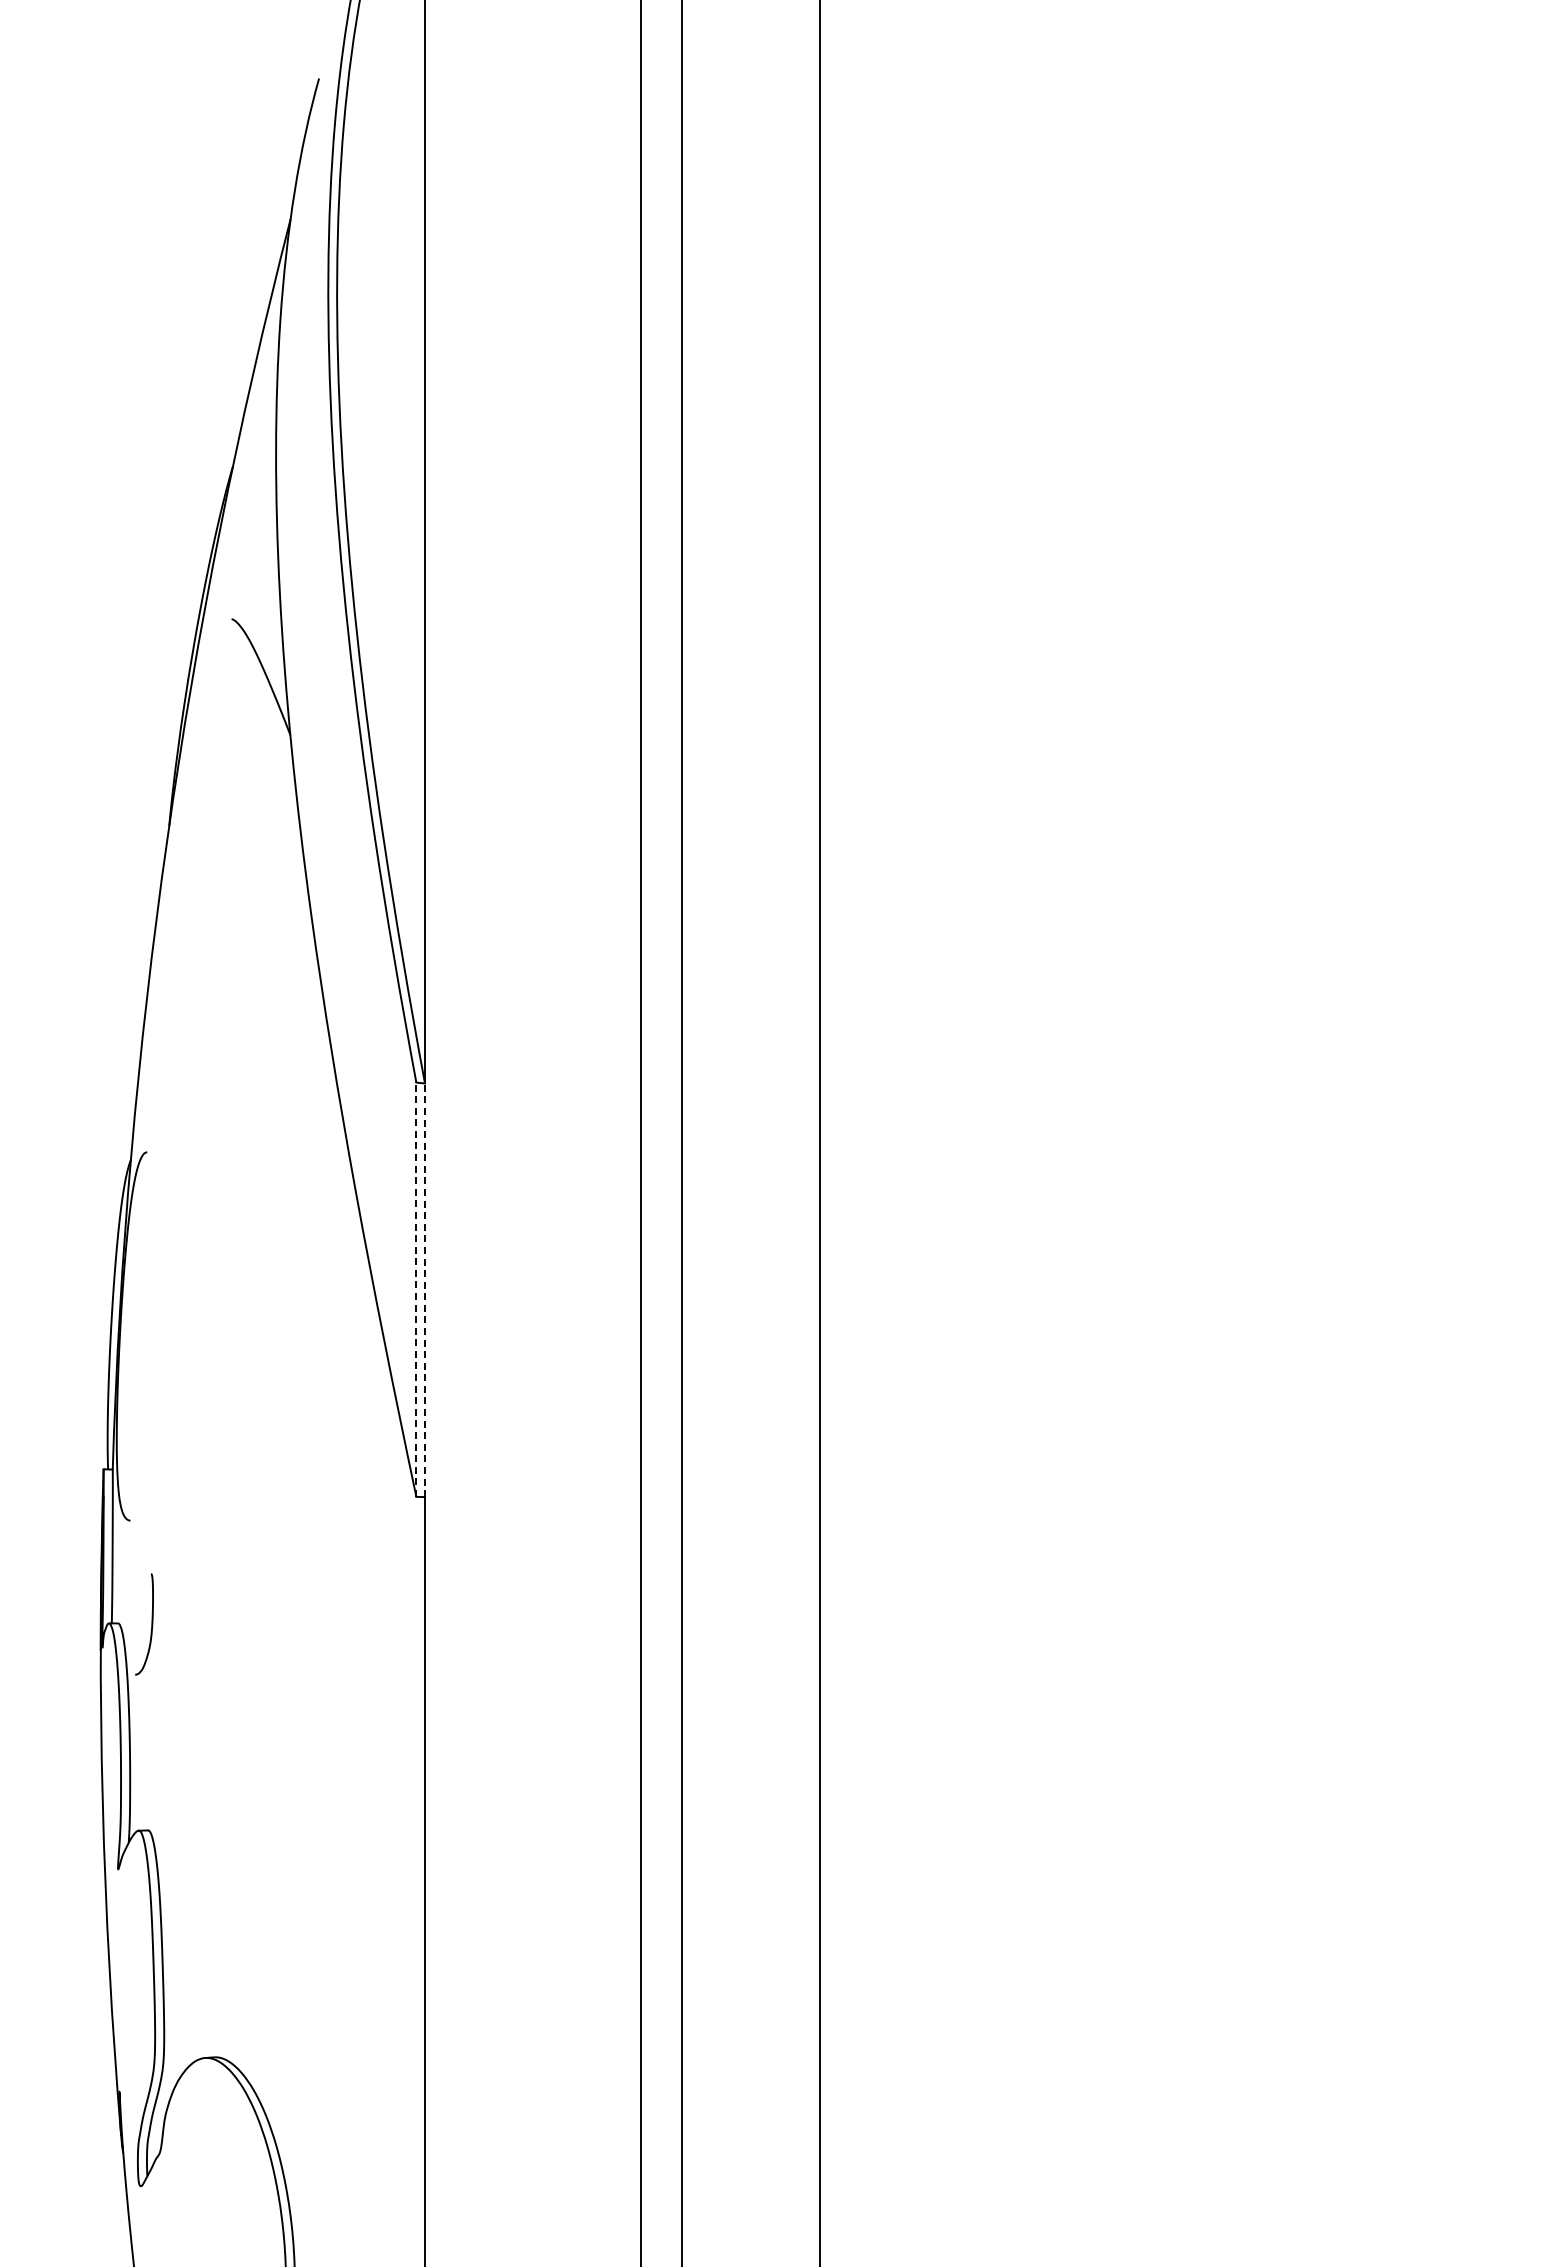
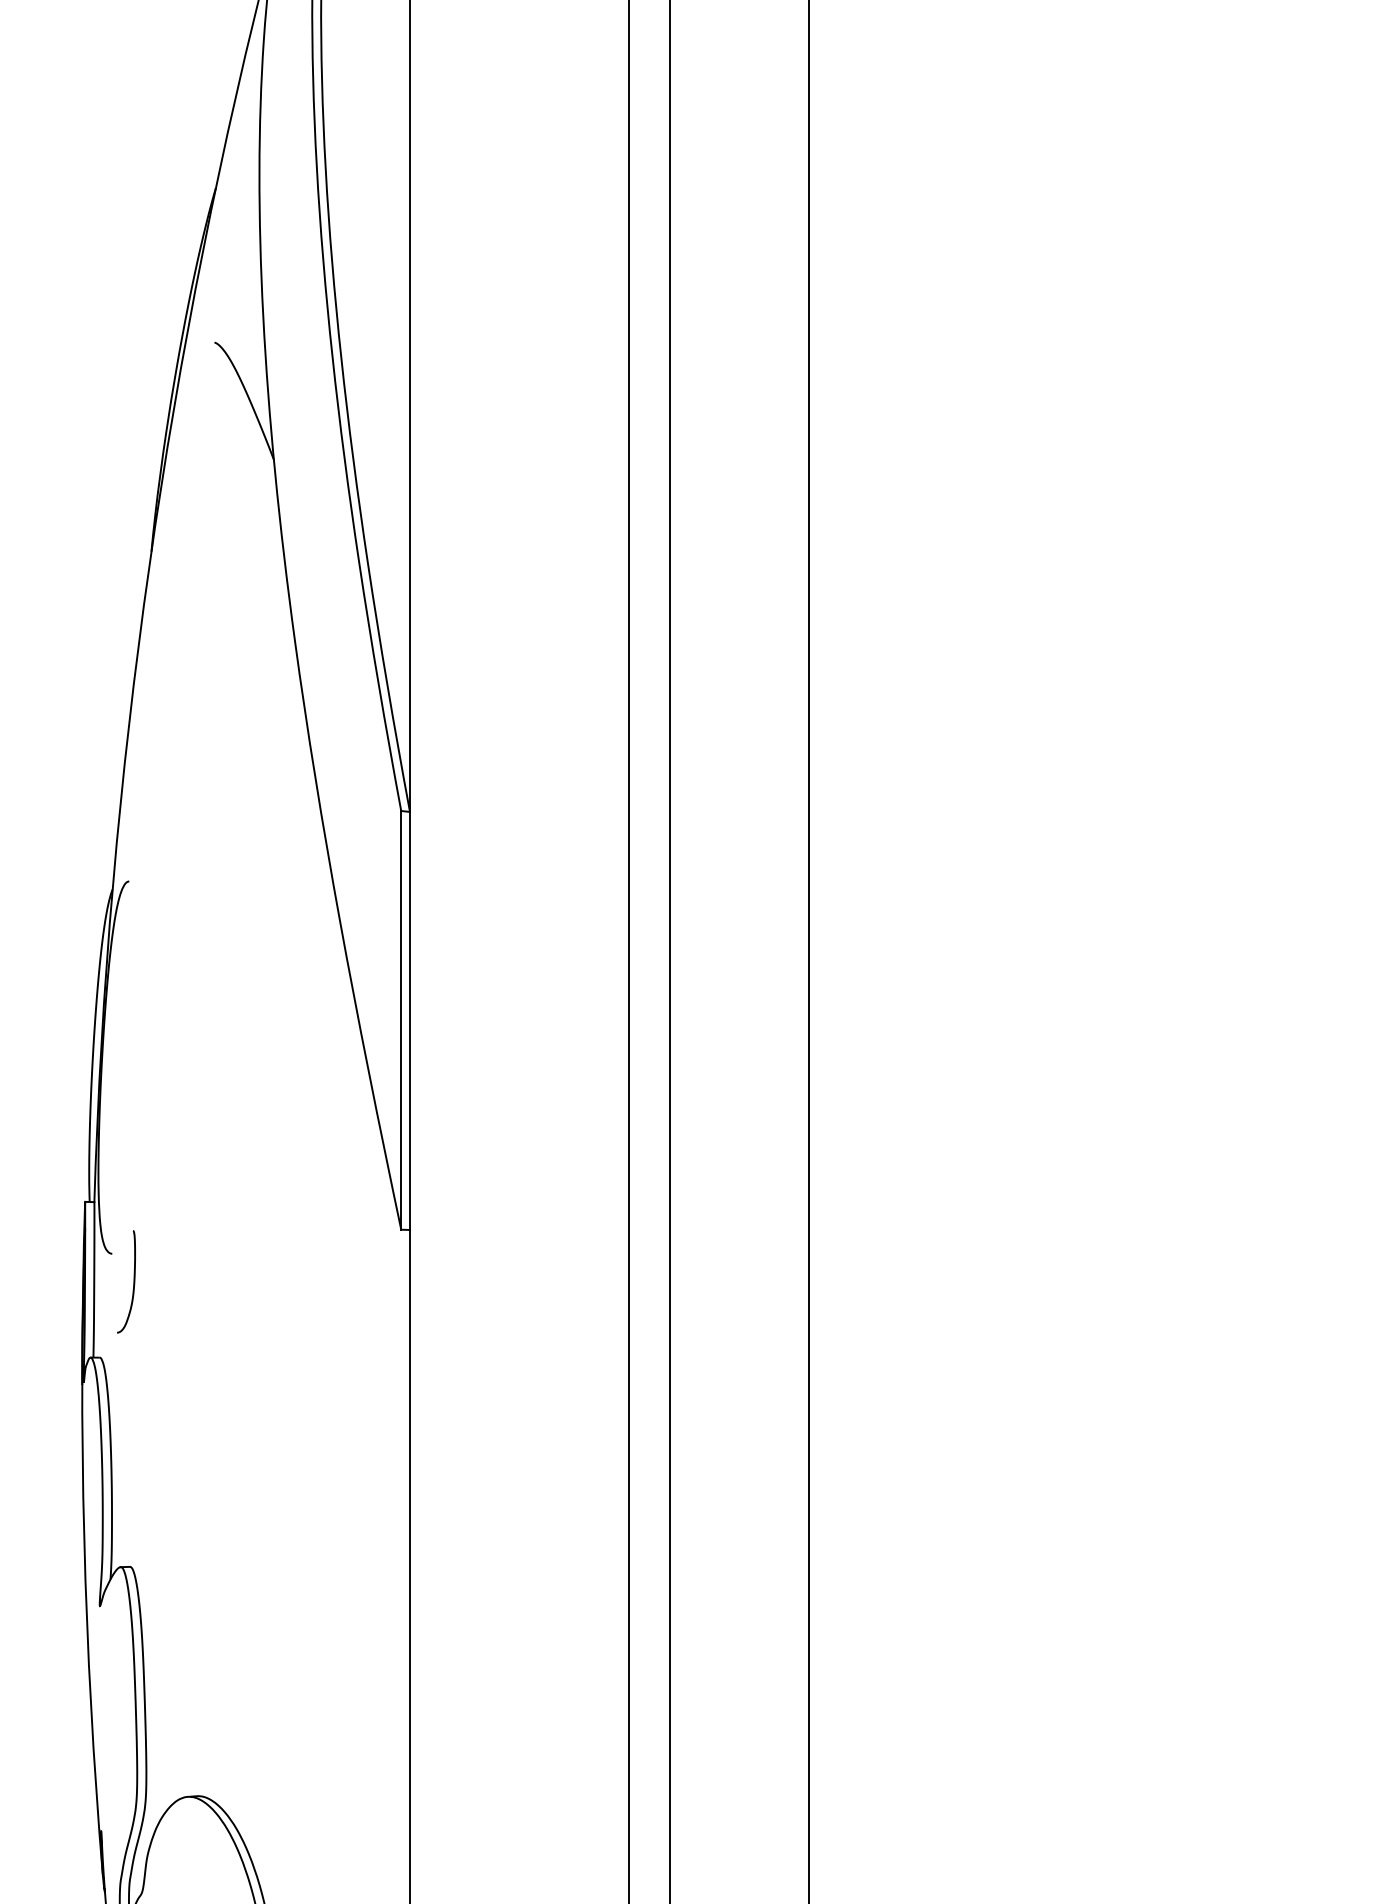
line: (416, 1289) -> (401, 1020), dashed -> solid
line: (425, 1290) -> (410, 1021), dashed -> solid
curve: (151, 1624) -> (133, 1281), moved

